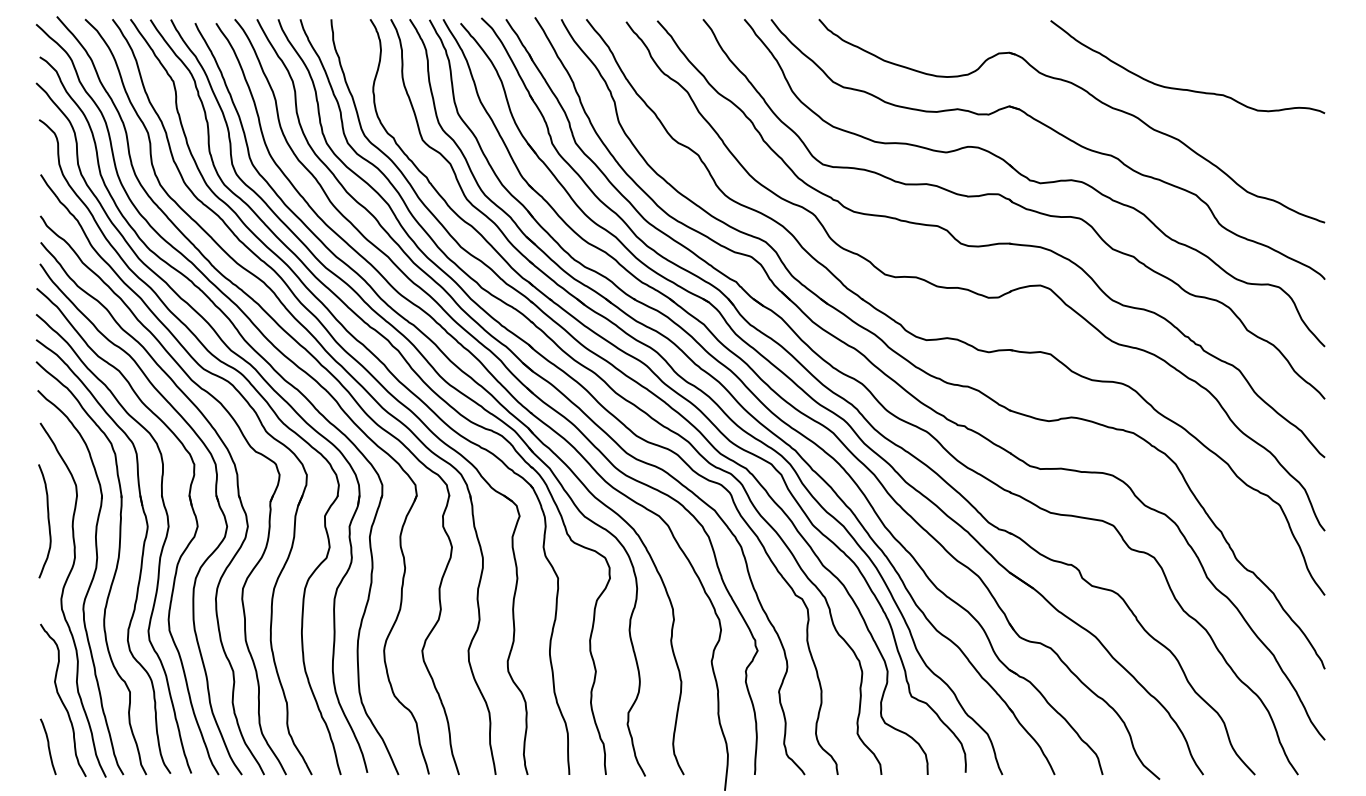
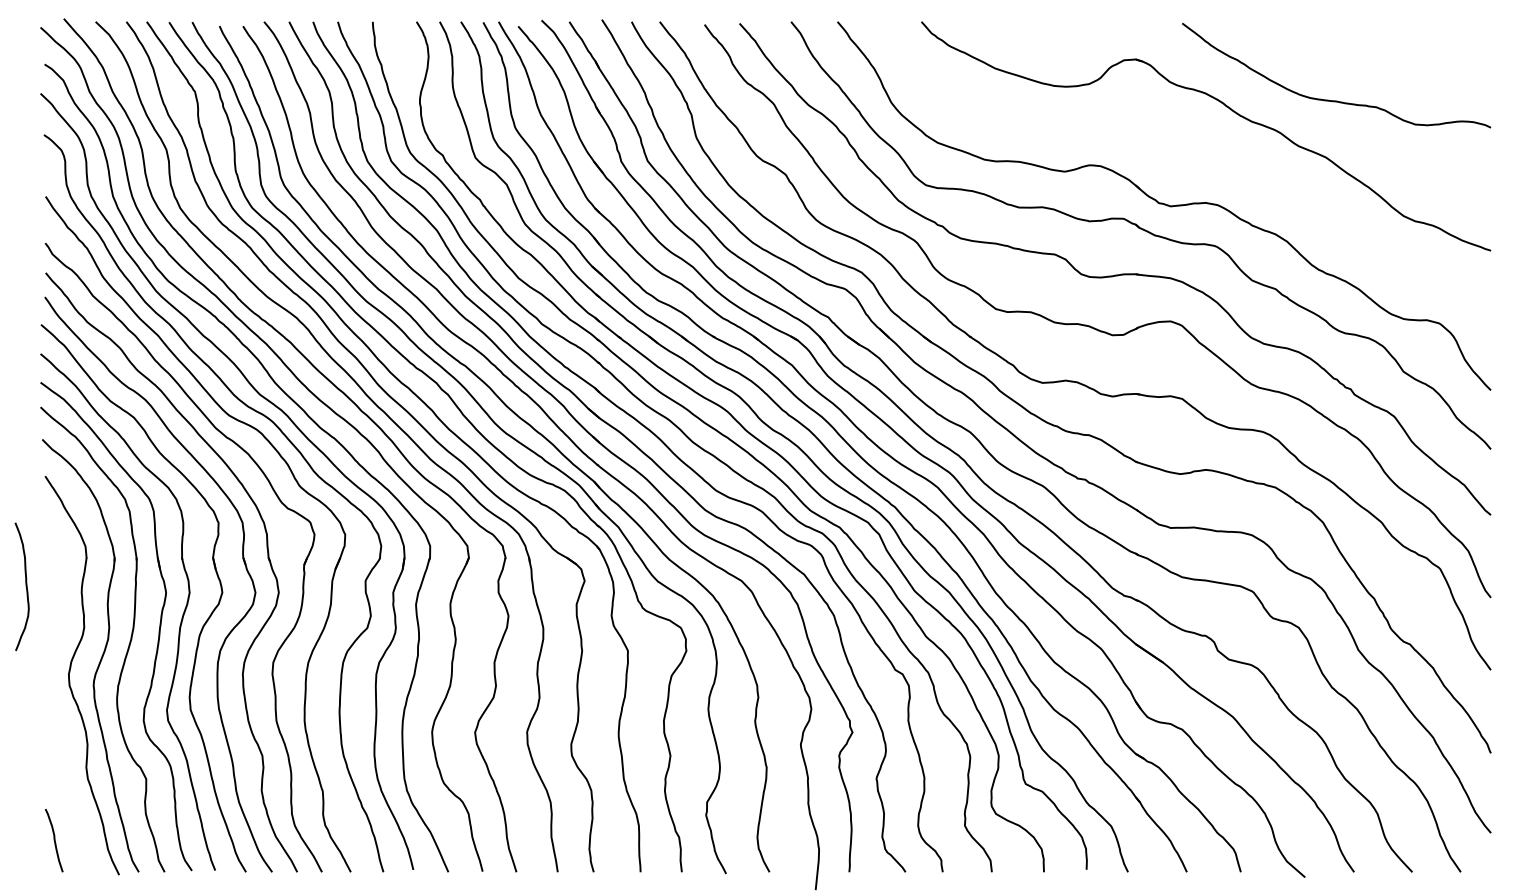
part: (1058, 134) -> (1191, 151), removed
curve: (47, 520) -> (25, 585), moved
curve: (62, 699) -> (70, 787), removed

